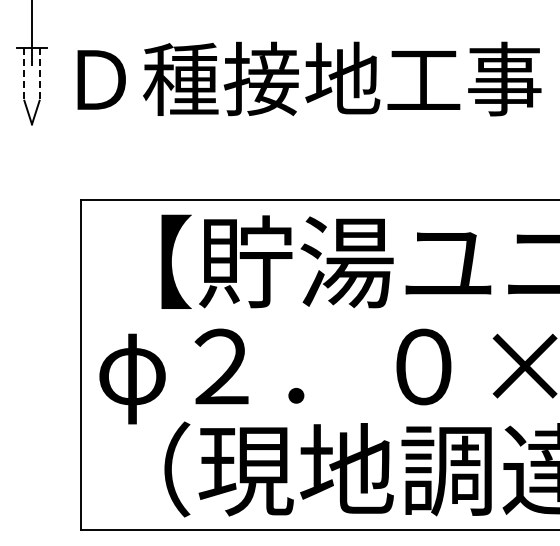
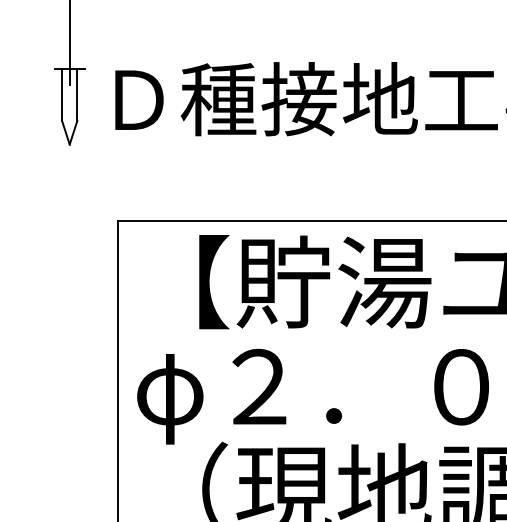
line: (24, 75) -> (62, 95), dashed -> solid
line: (39, 75) -> (77, 95), dashed -> solid

